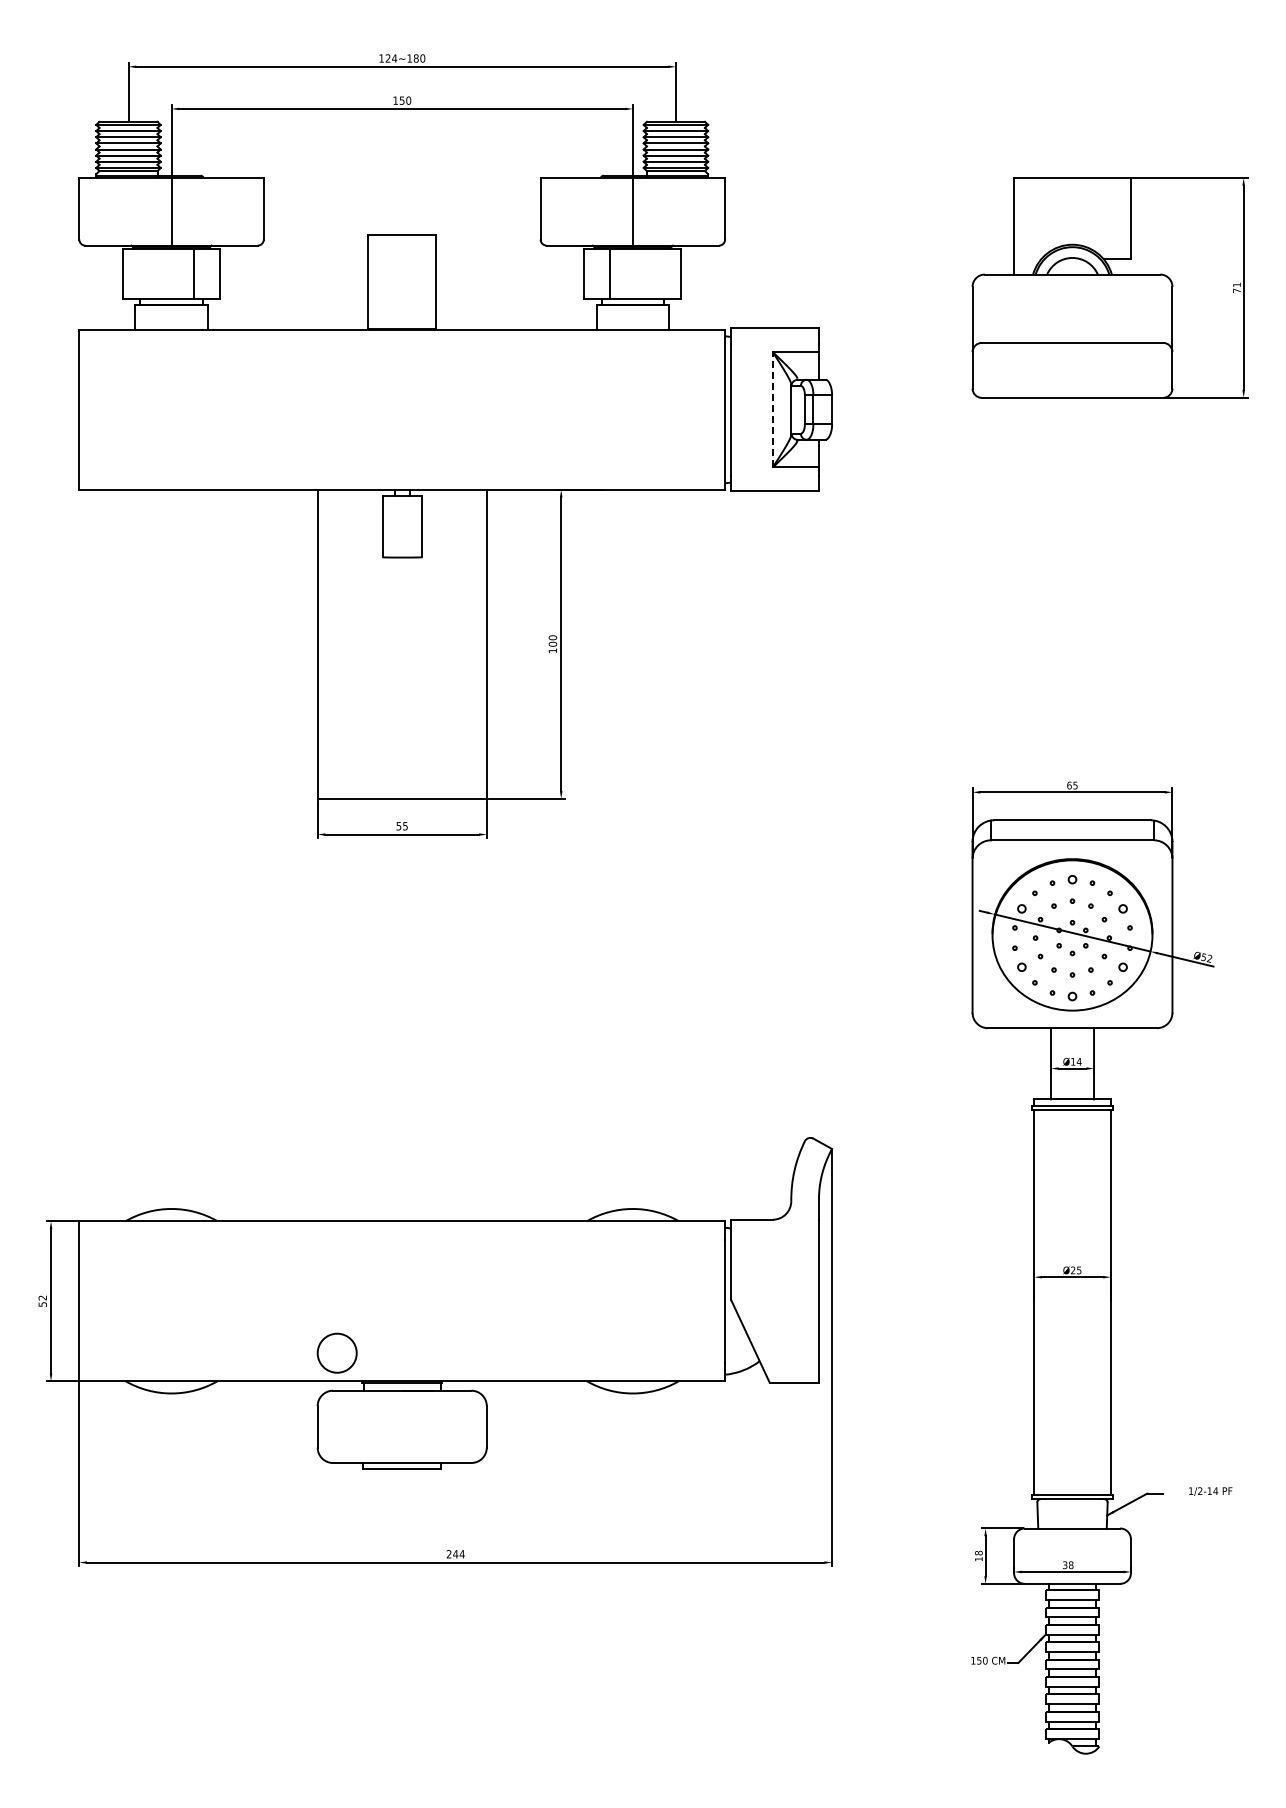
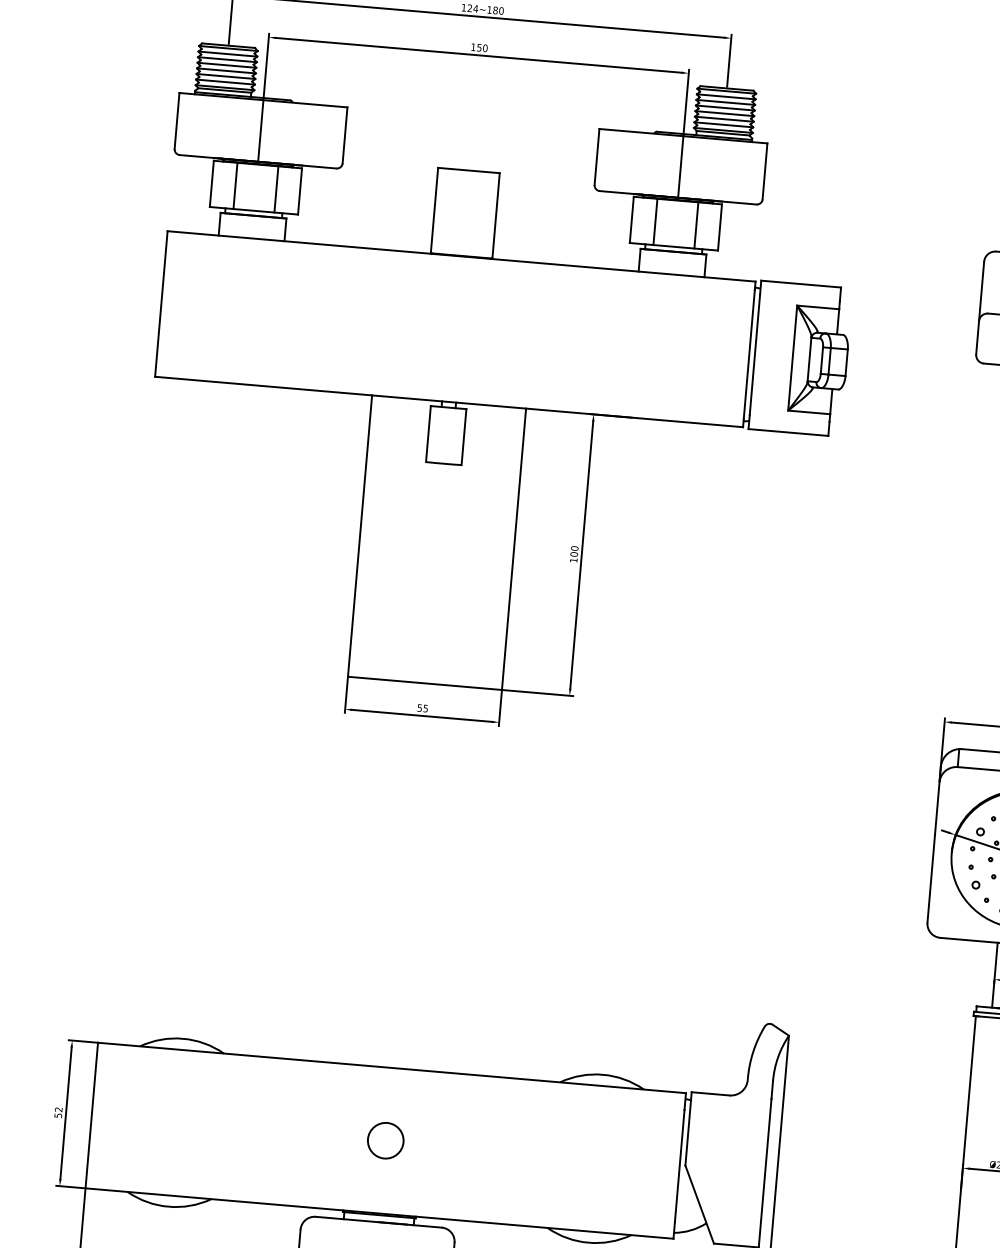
line: (149, 273) -> (235, 185), added
line: (655, 273) -> (696, 224), added
line: (772, 409) -> (792, 357), dashed -> solid
circle: (336, 1352) -> (385, 1140), moved

